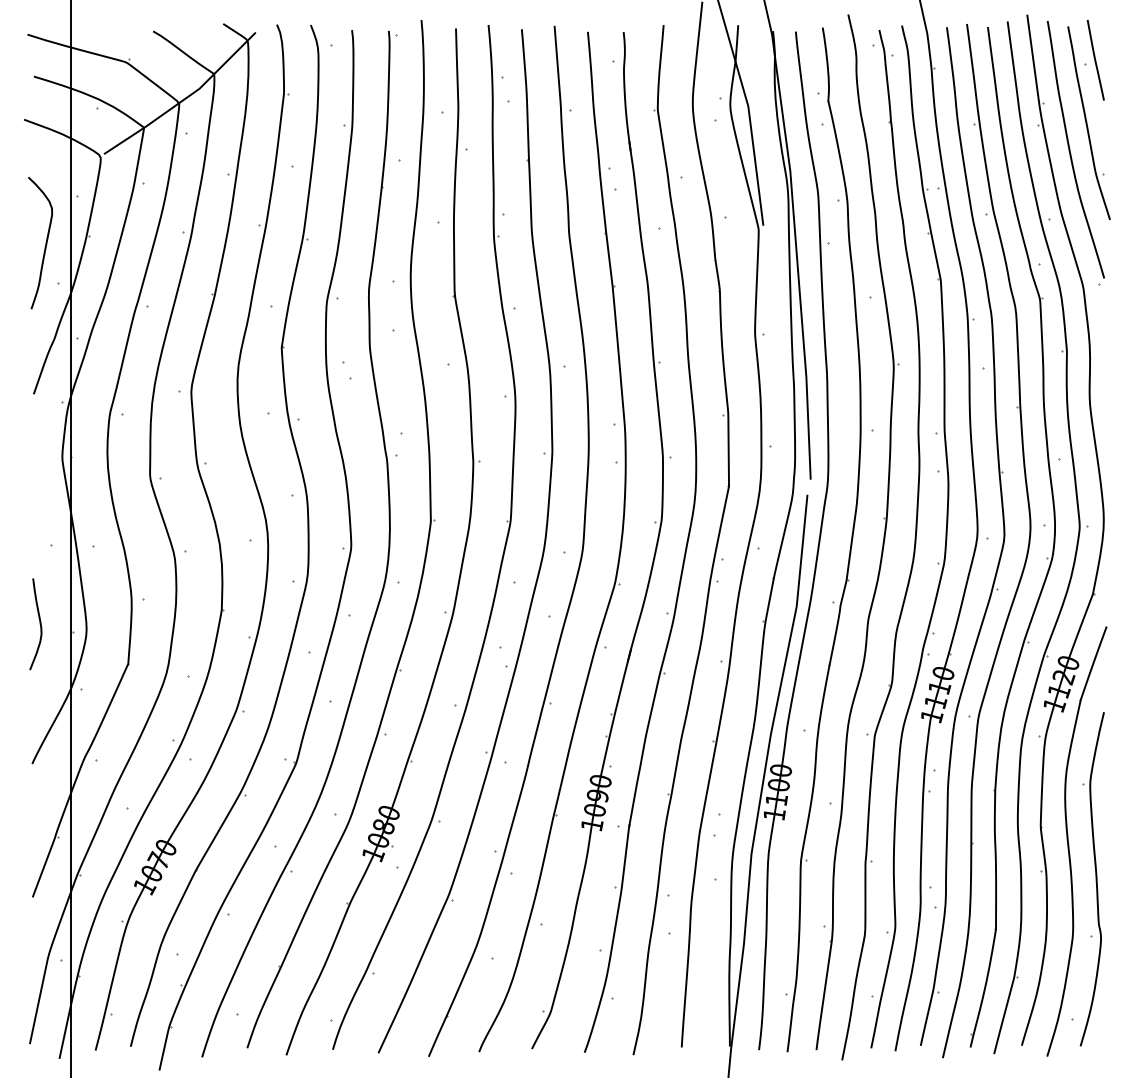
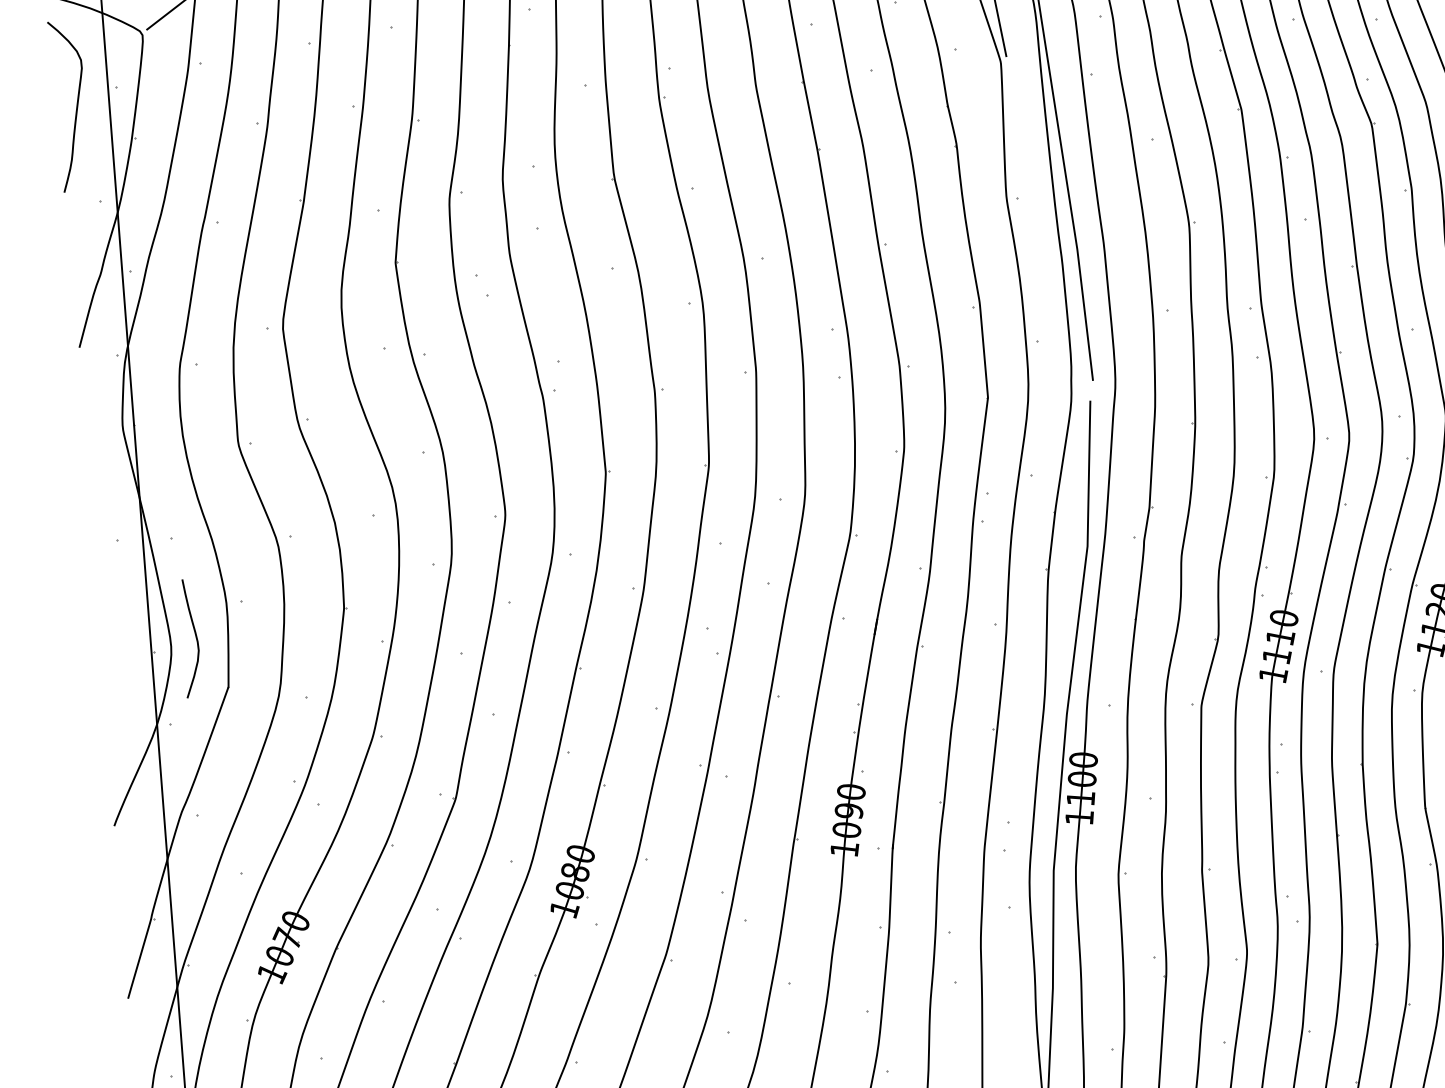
curve: (45, 243) -> (76, 106), moved
curve: (39, 624) -> (195, 638), moved

